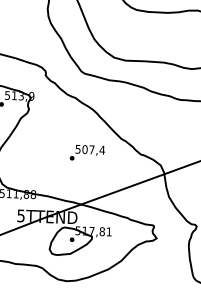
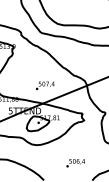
text: (88, 152) -> (45, 85), moved

